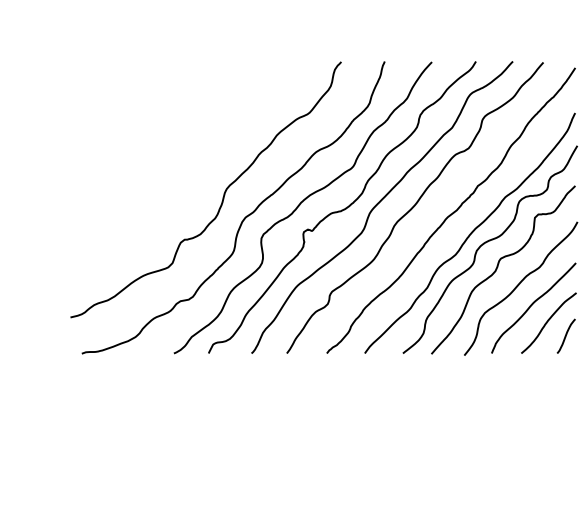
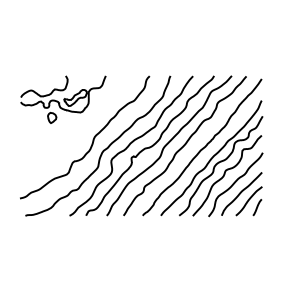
part: (161, 110) -> (63, 99), added

